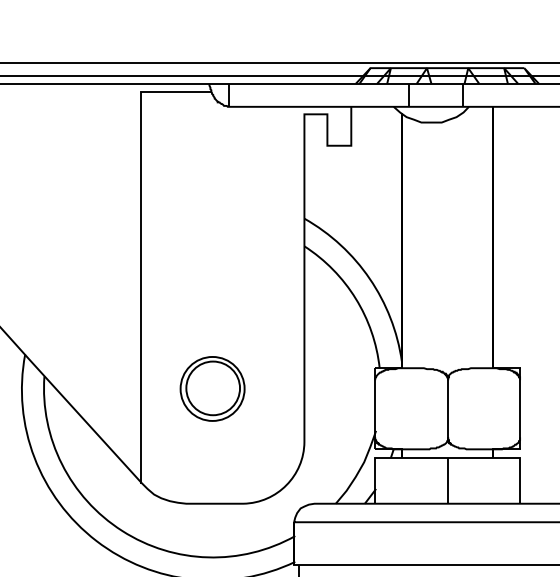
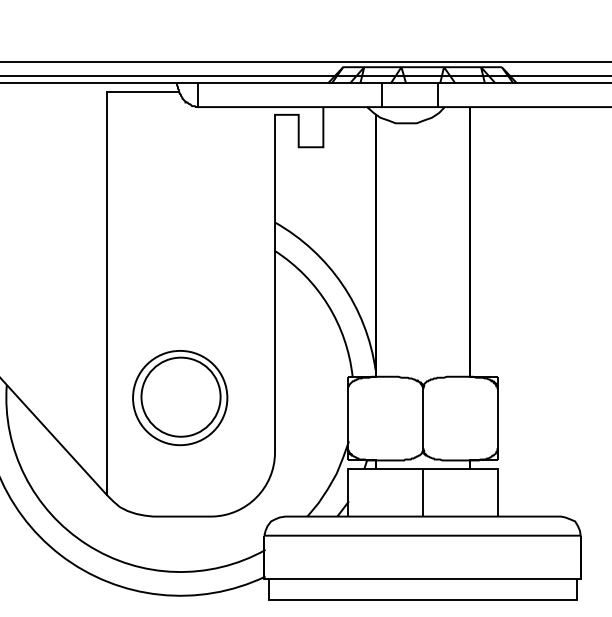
part: (212, 389) -> (180, 398), size x1.43

